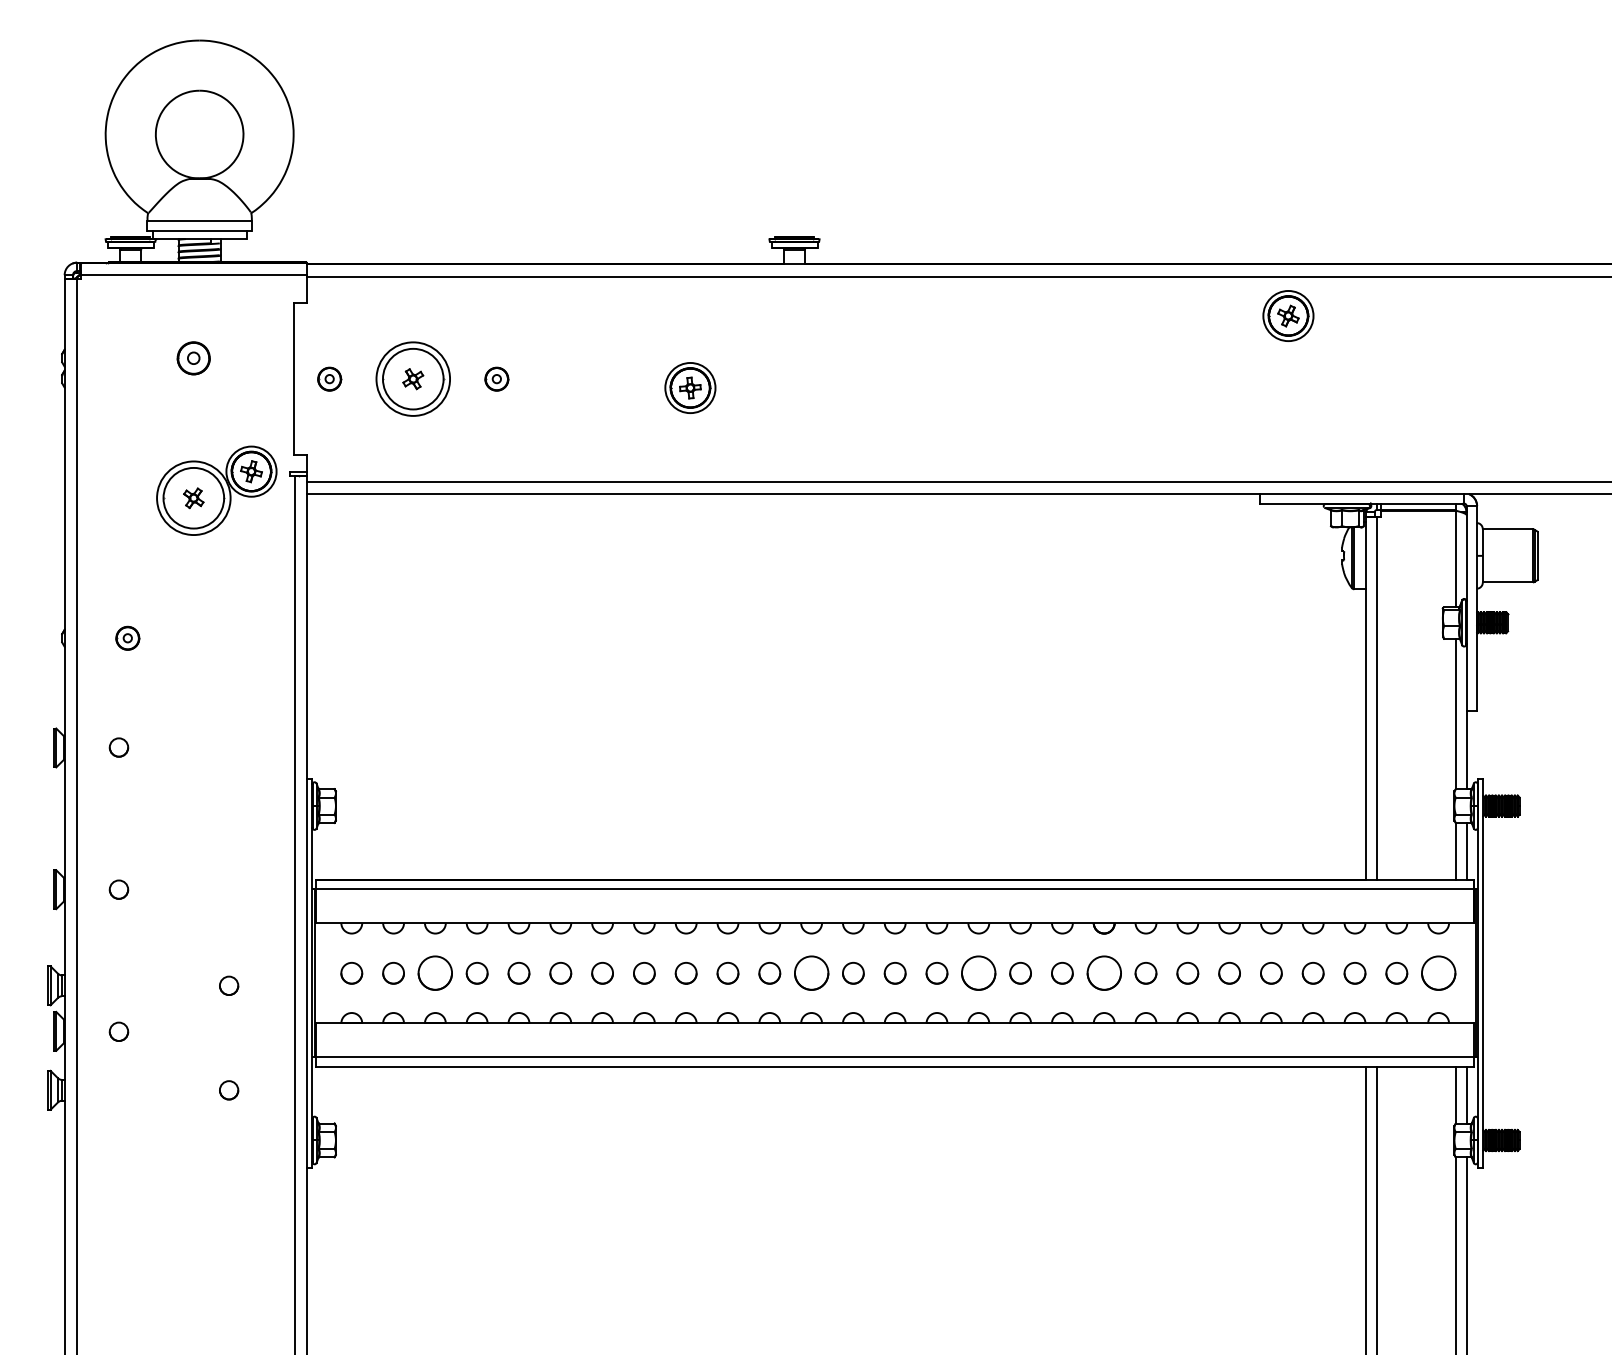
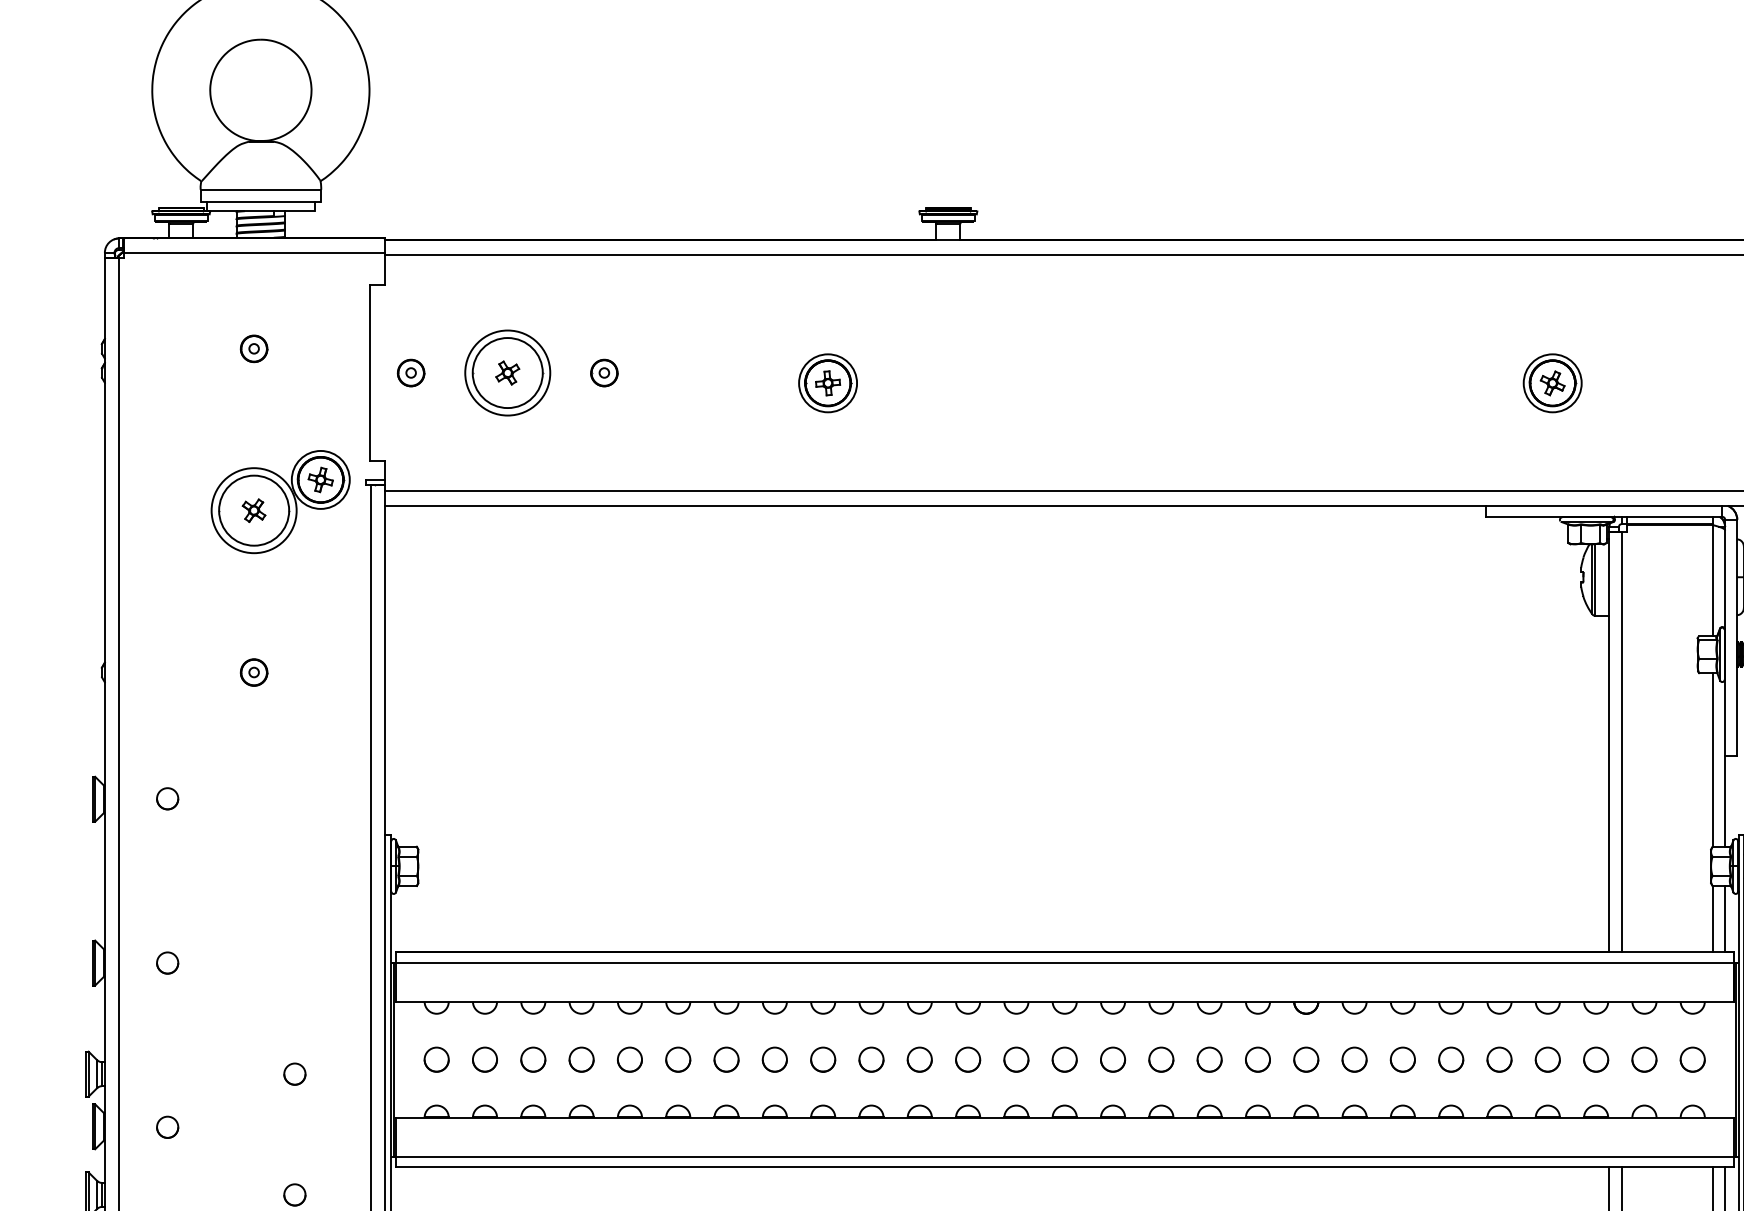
part: (1288, 315) -> (1552, 382), moved
part: (193, 357) -> (253, 348), size x0.71
part: (127, 637) -> (253, 671), moved
circle: (435, 973) -> (533, 1059), size x0.62
circle: (811, 973) -> (967, 1059), size x0.62
part: (978, 973) -> (1160, 1059), size x0.62
part: (1103, 973) -> (1305, 1059), size x0.62
circle: (1438, 973) -> (1692, 1059), size x0.62

